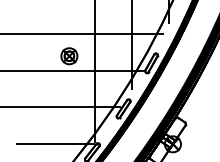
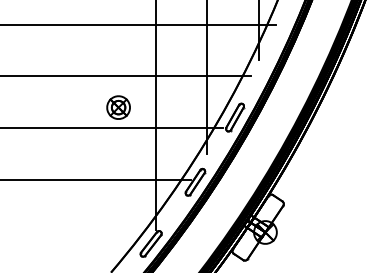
line: (55, 144) -> (98, 232), removed

